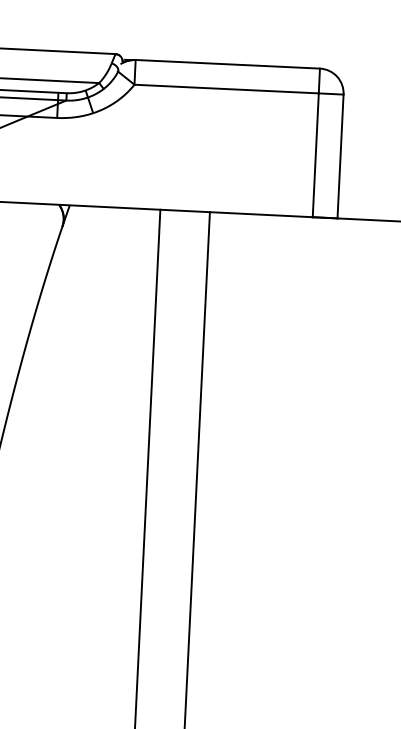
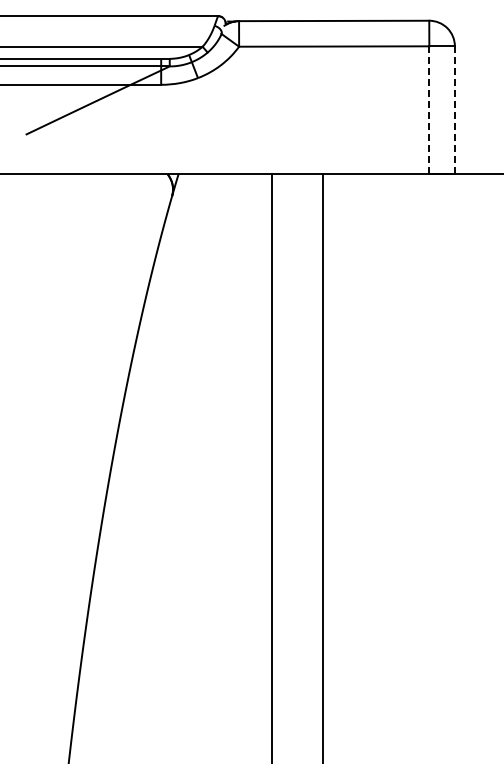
line: (315, 155) -> (429, 110), solid -> dashed
line: (340, 156) -> (454, 110), solid -> dashed

